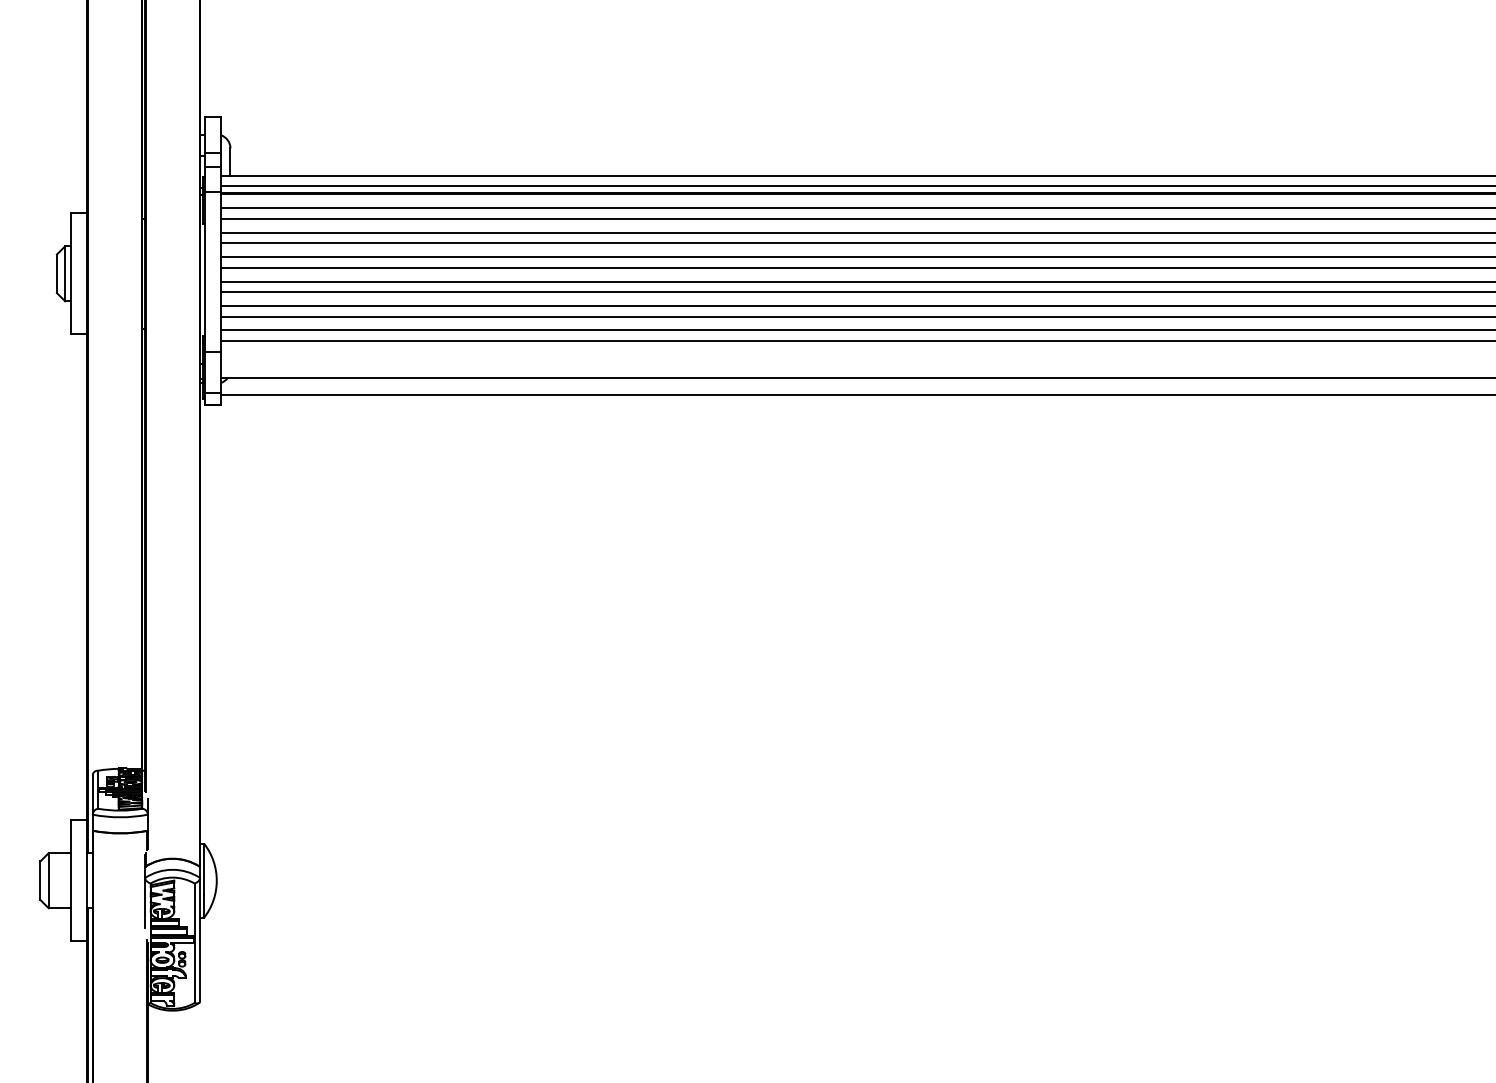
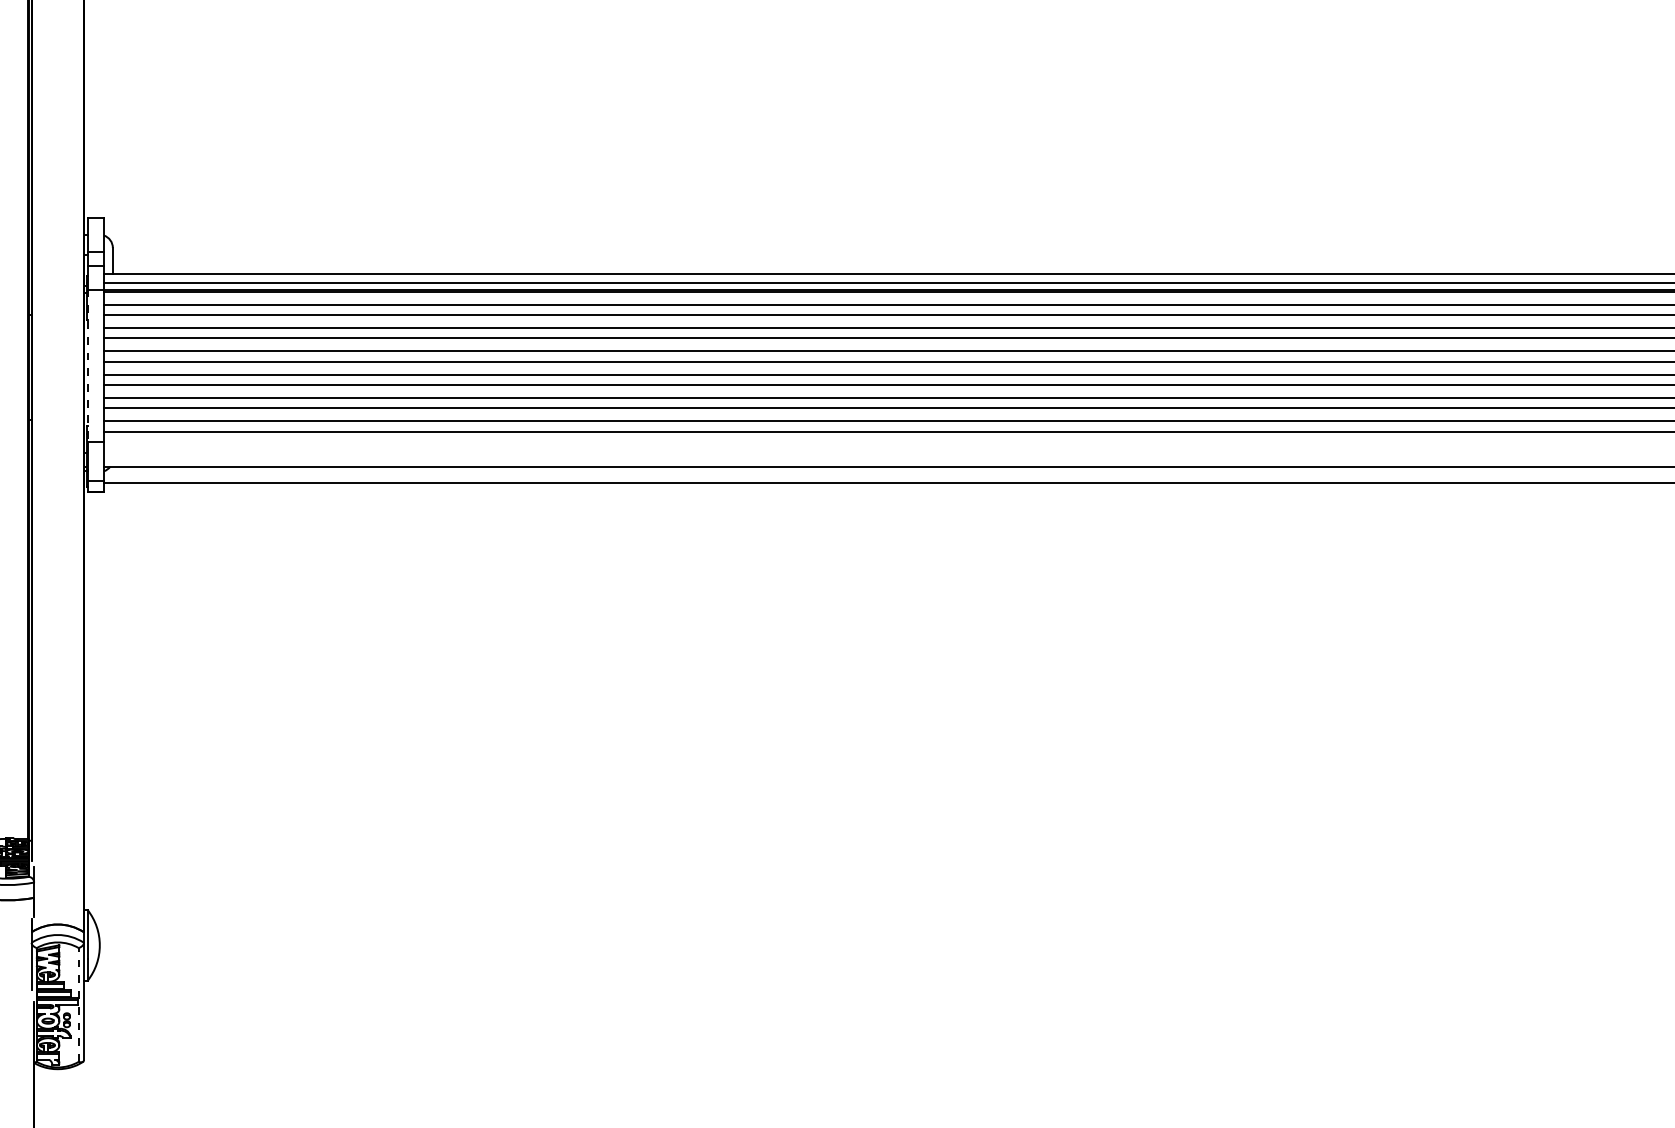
line: (204, 272) -> (88, 366), solid -> dashed
line: (194, 942) -> (78, 1004), solid -> dashed

